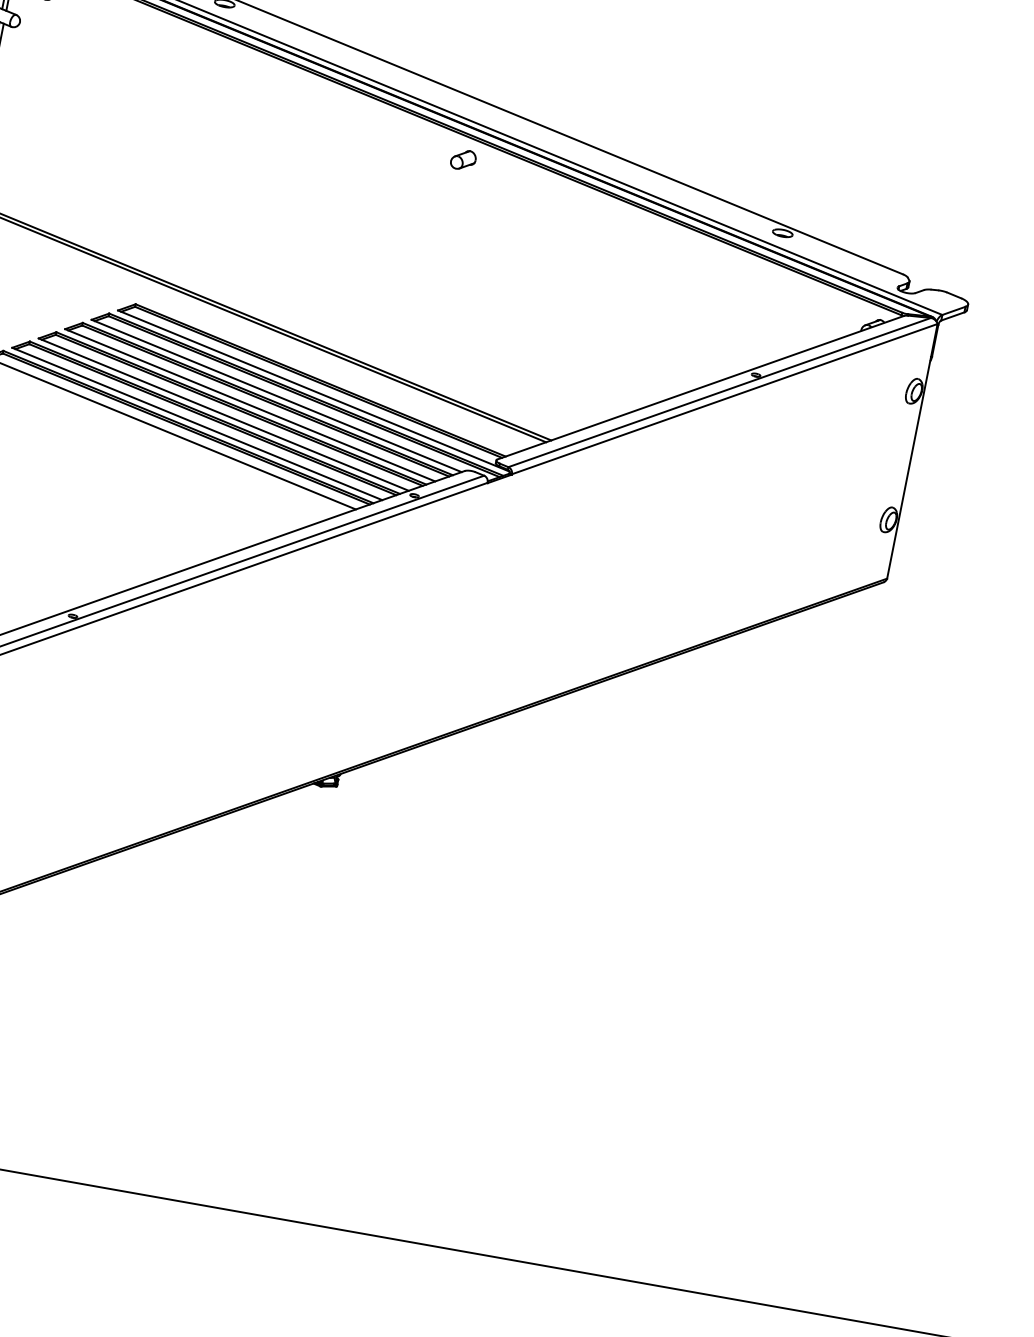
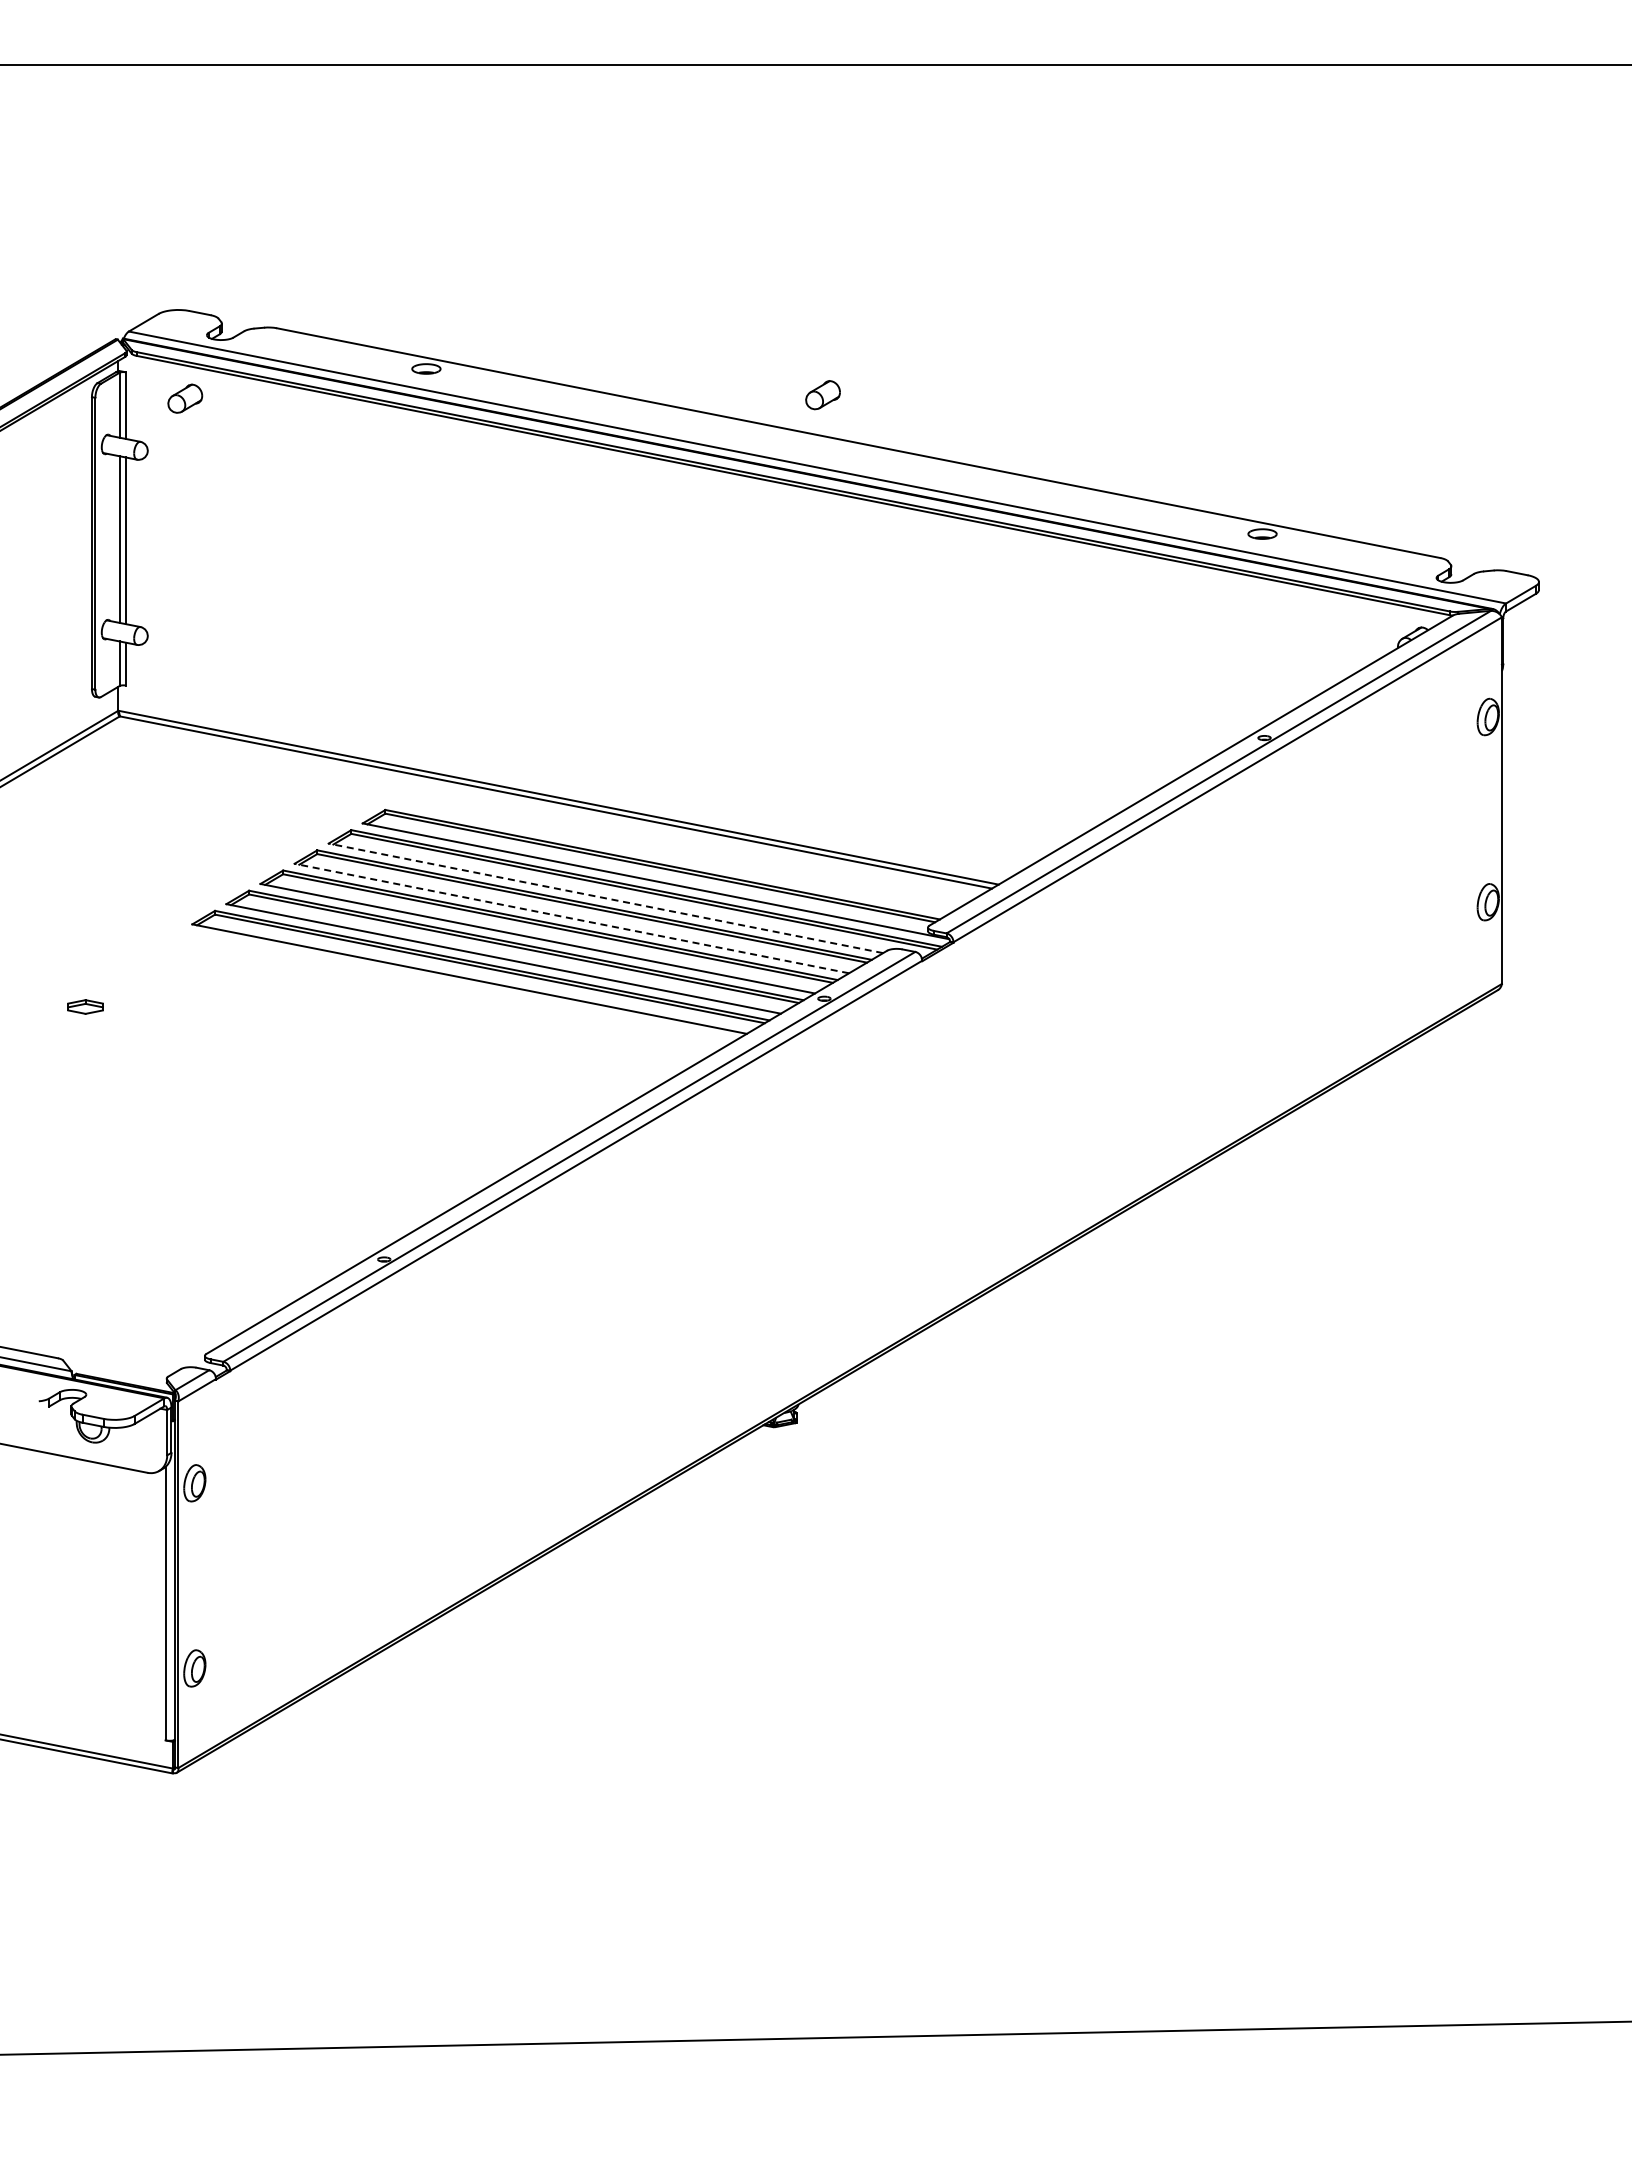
part: (463, 160) -> (822, 395), moved
line: (276, 396) -> (605, 898), solid -> dashed
line: (249, 405) -> (571, 918), solid -> dashed

